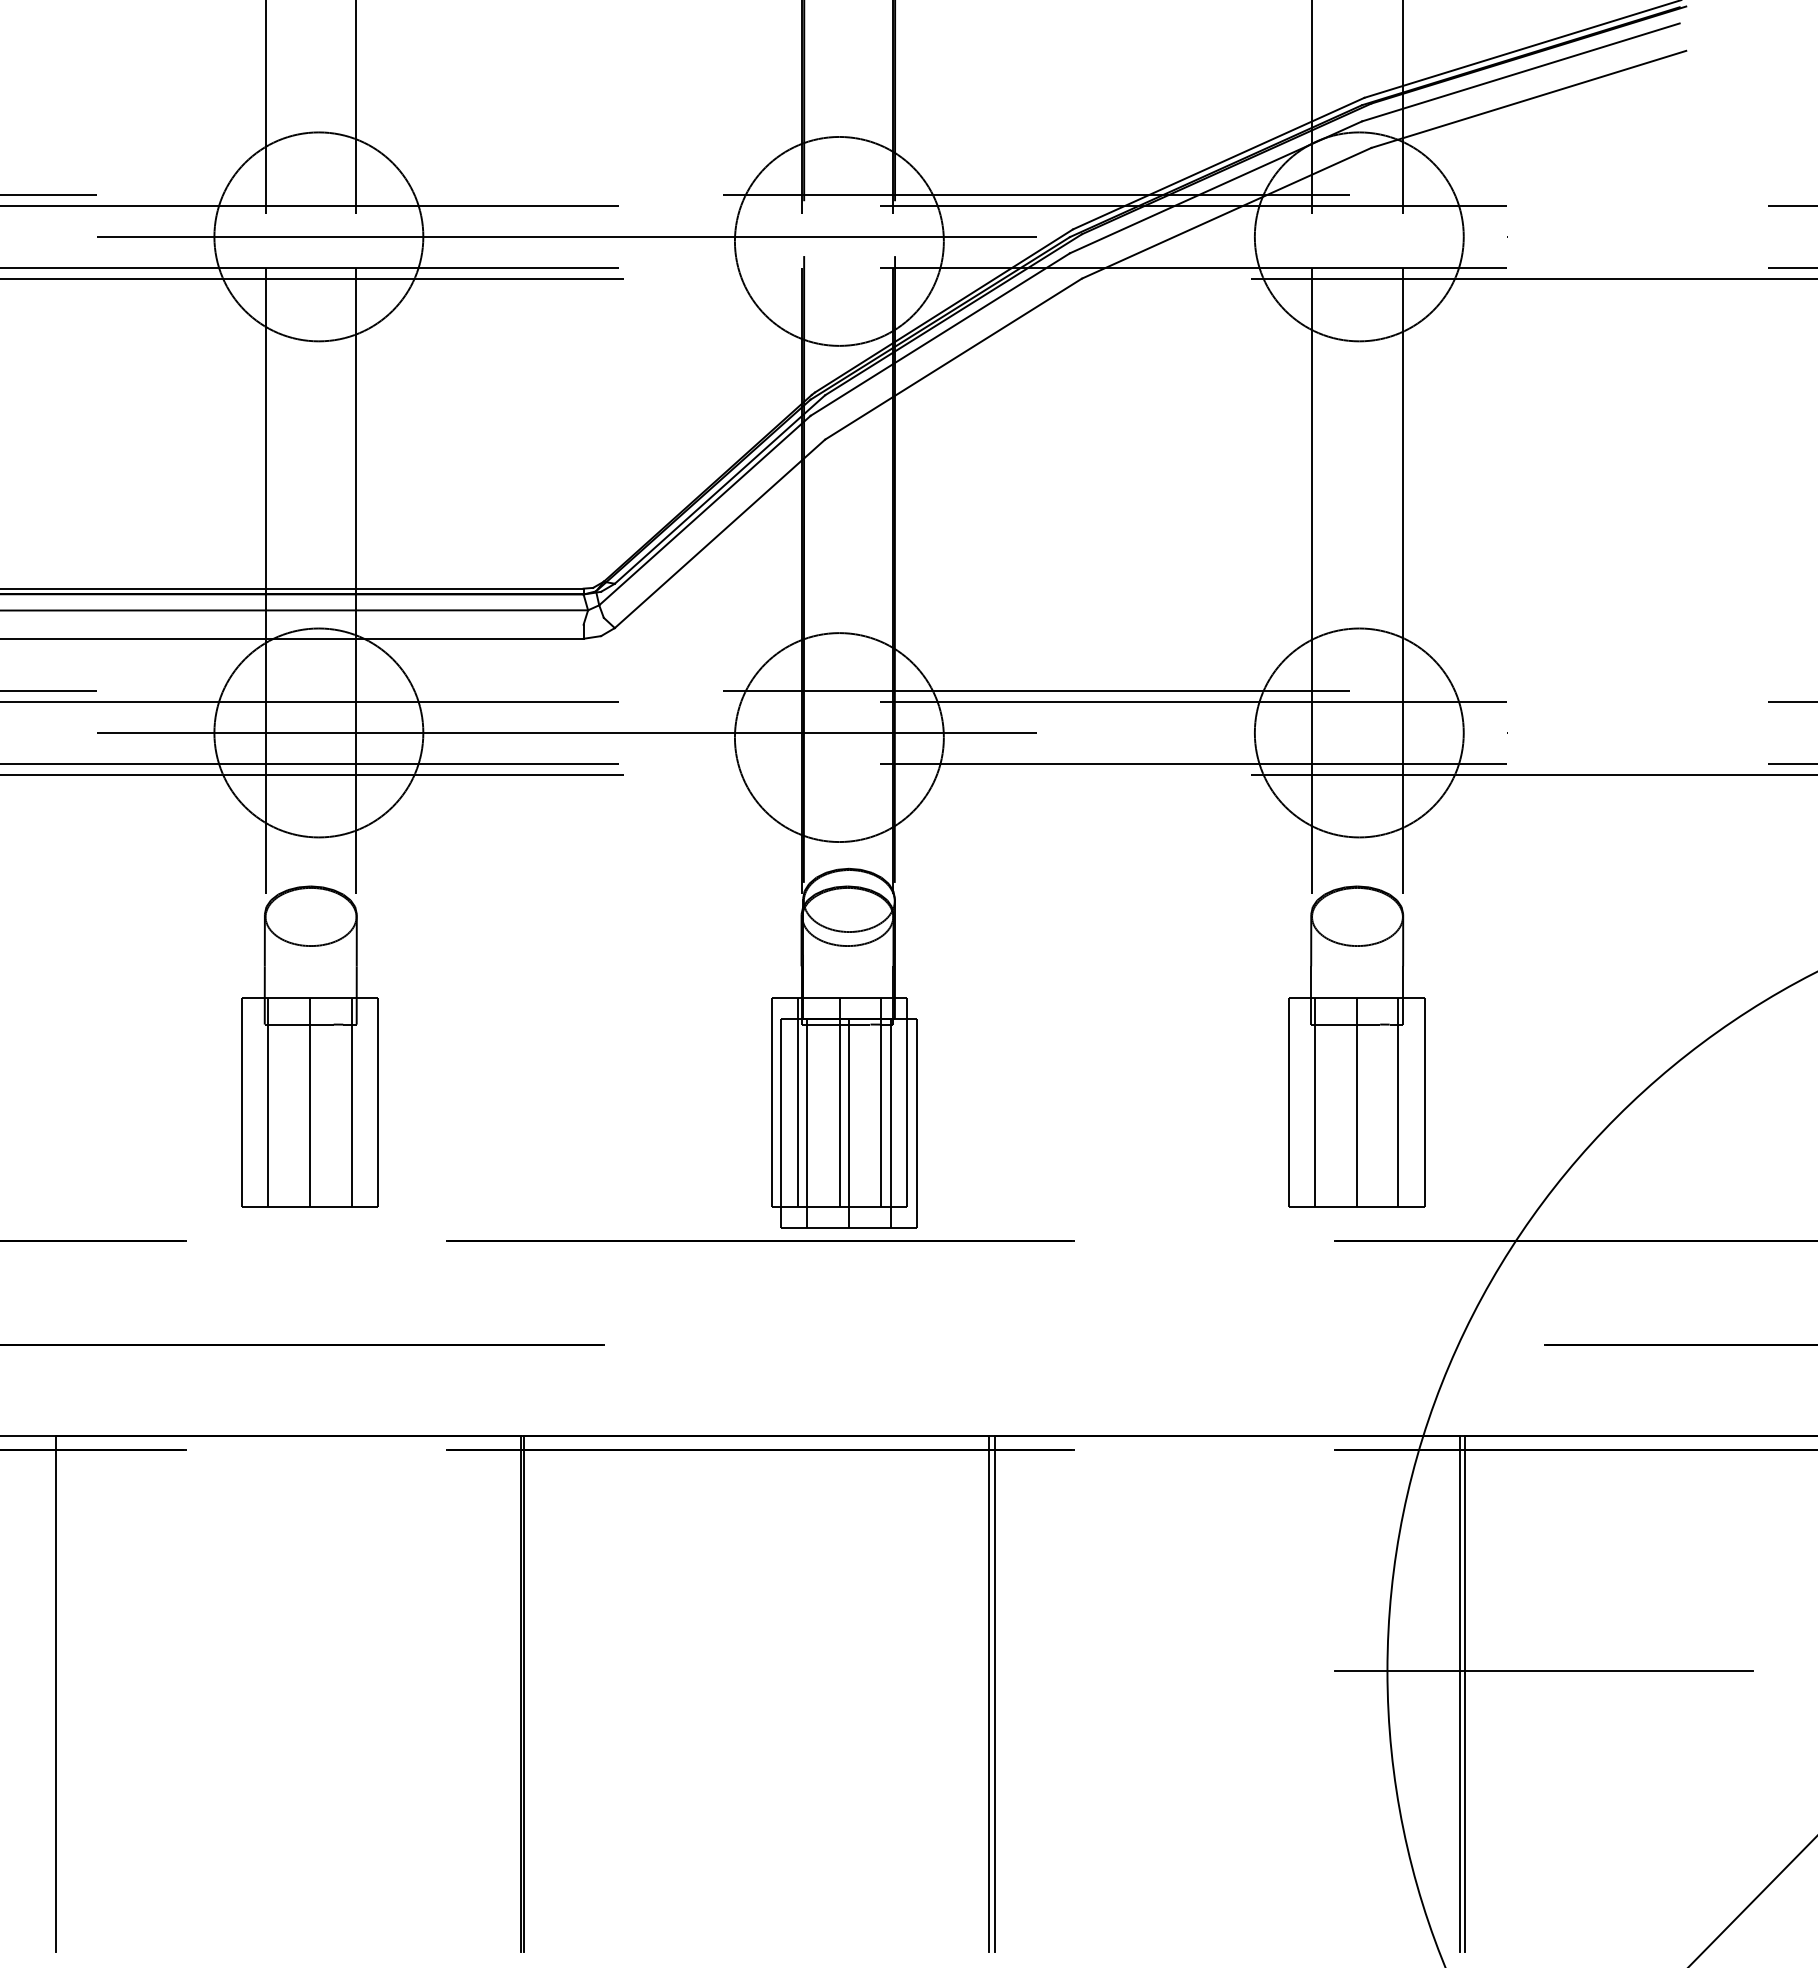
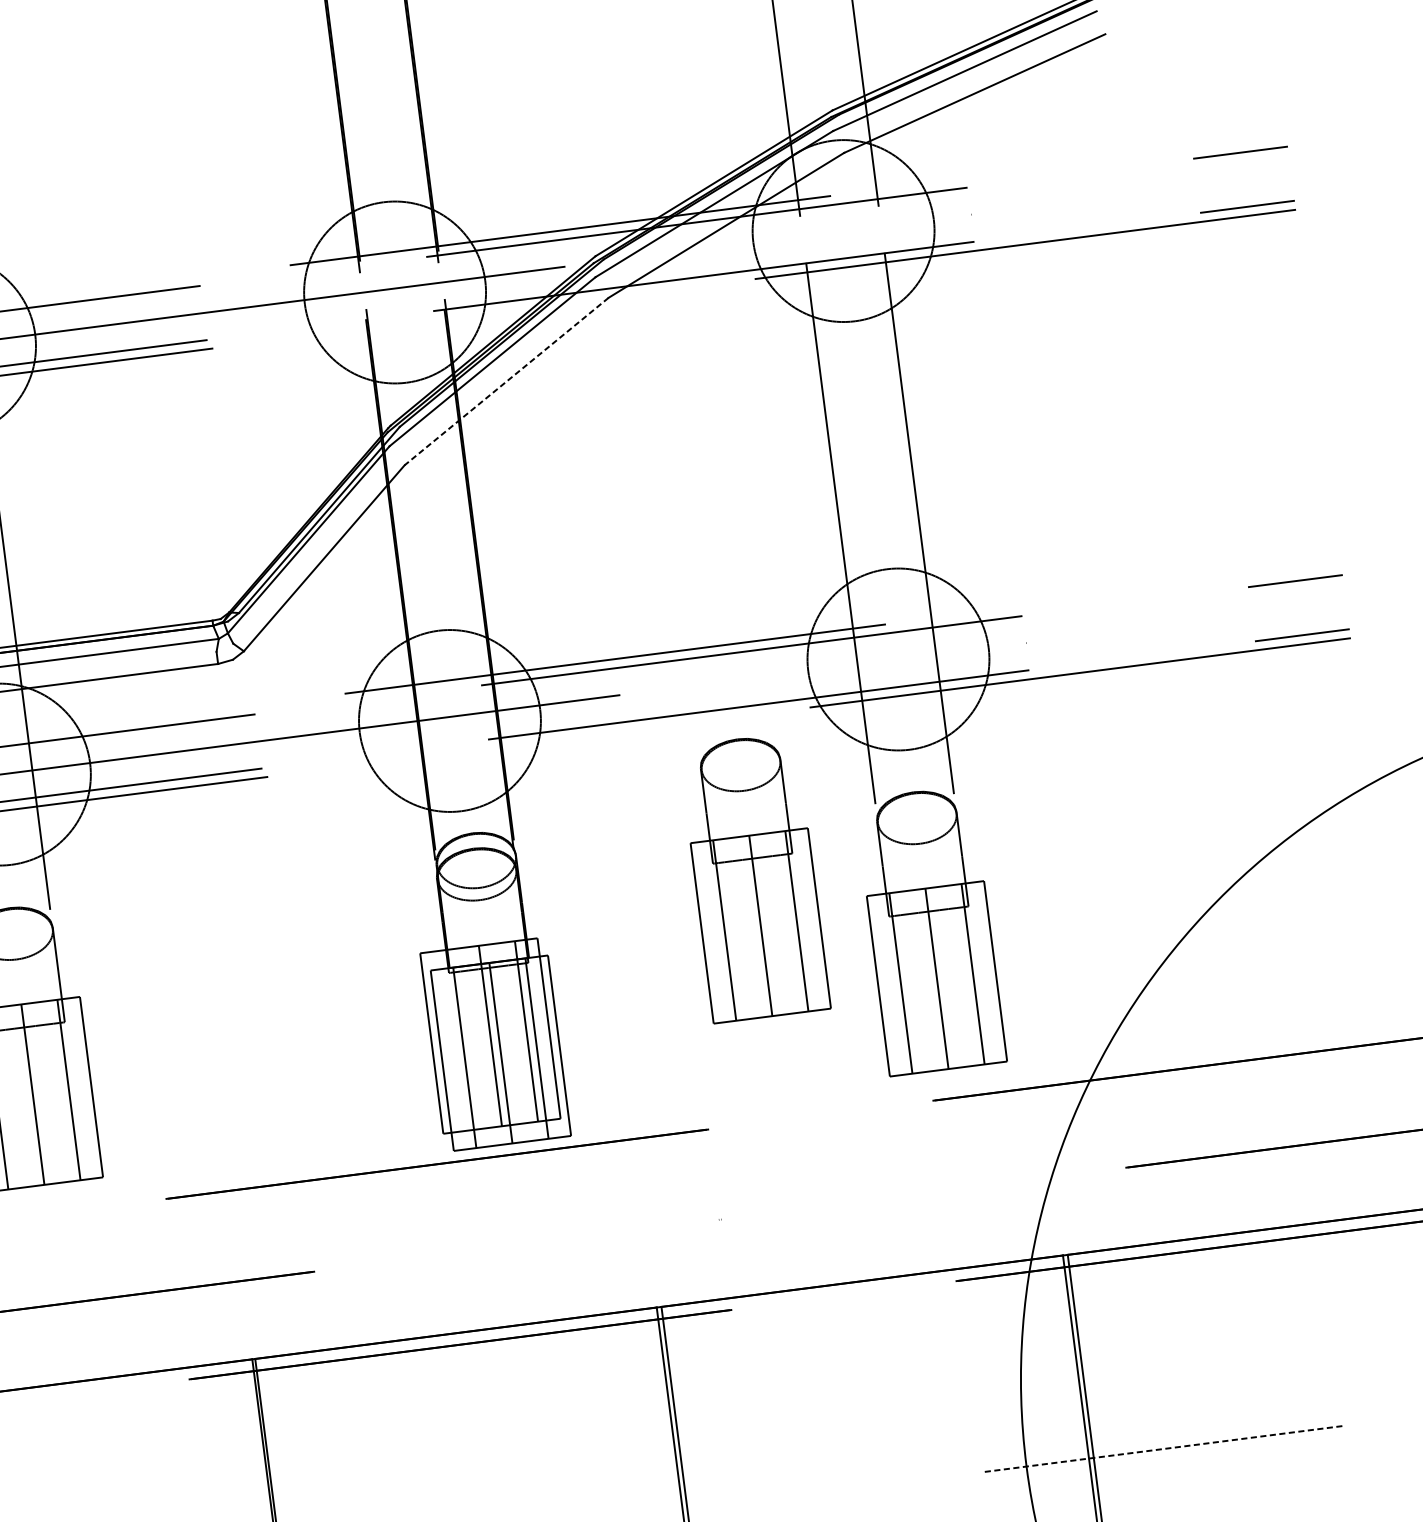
line: (953, 359) -> (506, 381), solid -> dashed
part: (1163, 960) -> (754, 877), added
line: (797, 1101) -> (454, 1039), removed
line: (1544, 1671) -> (1162, 1449), solid -> dashed

